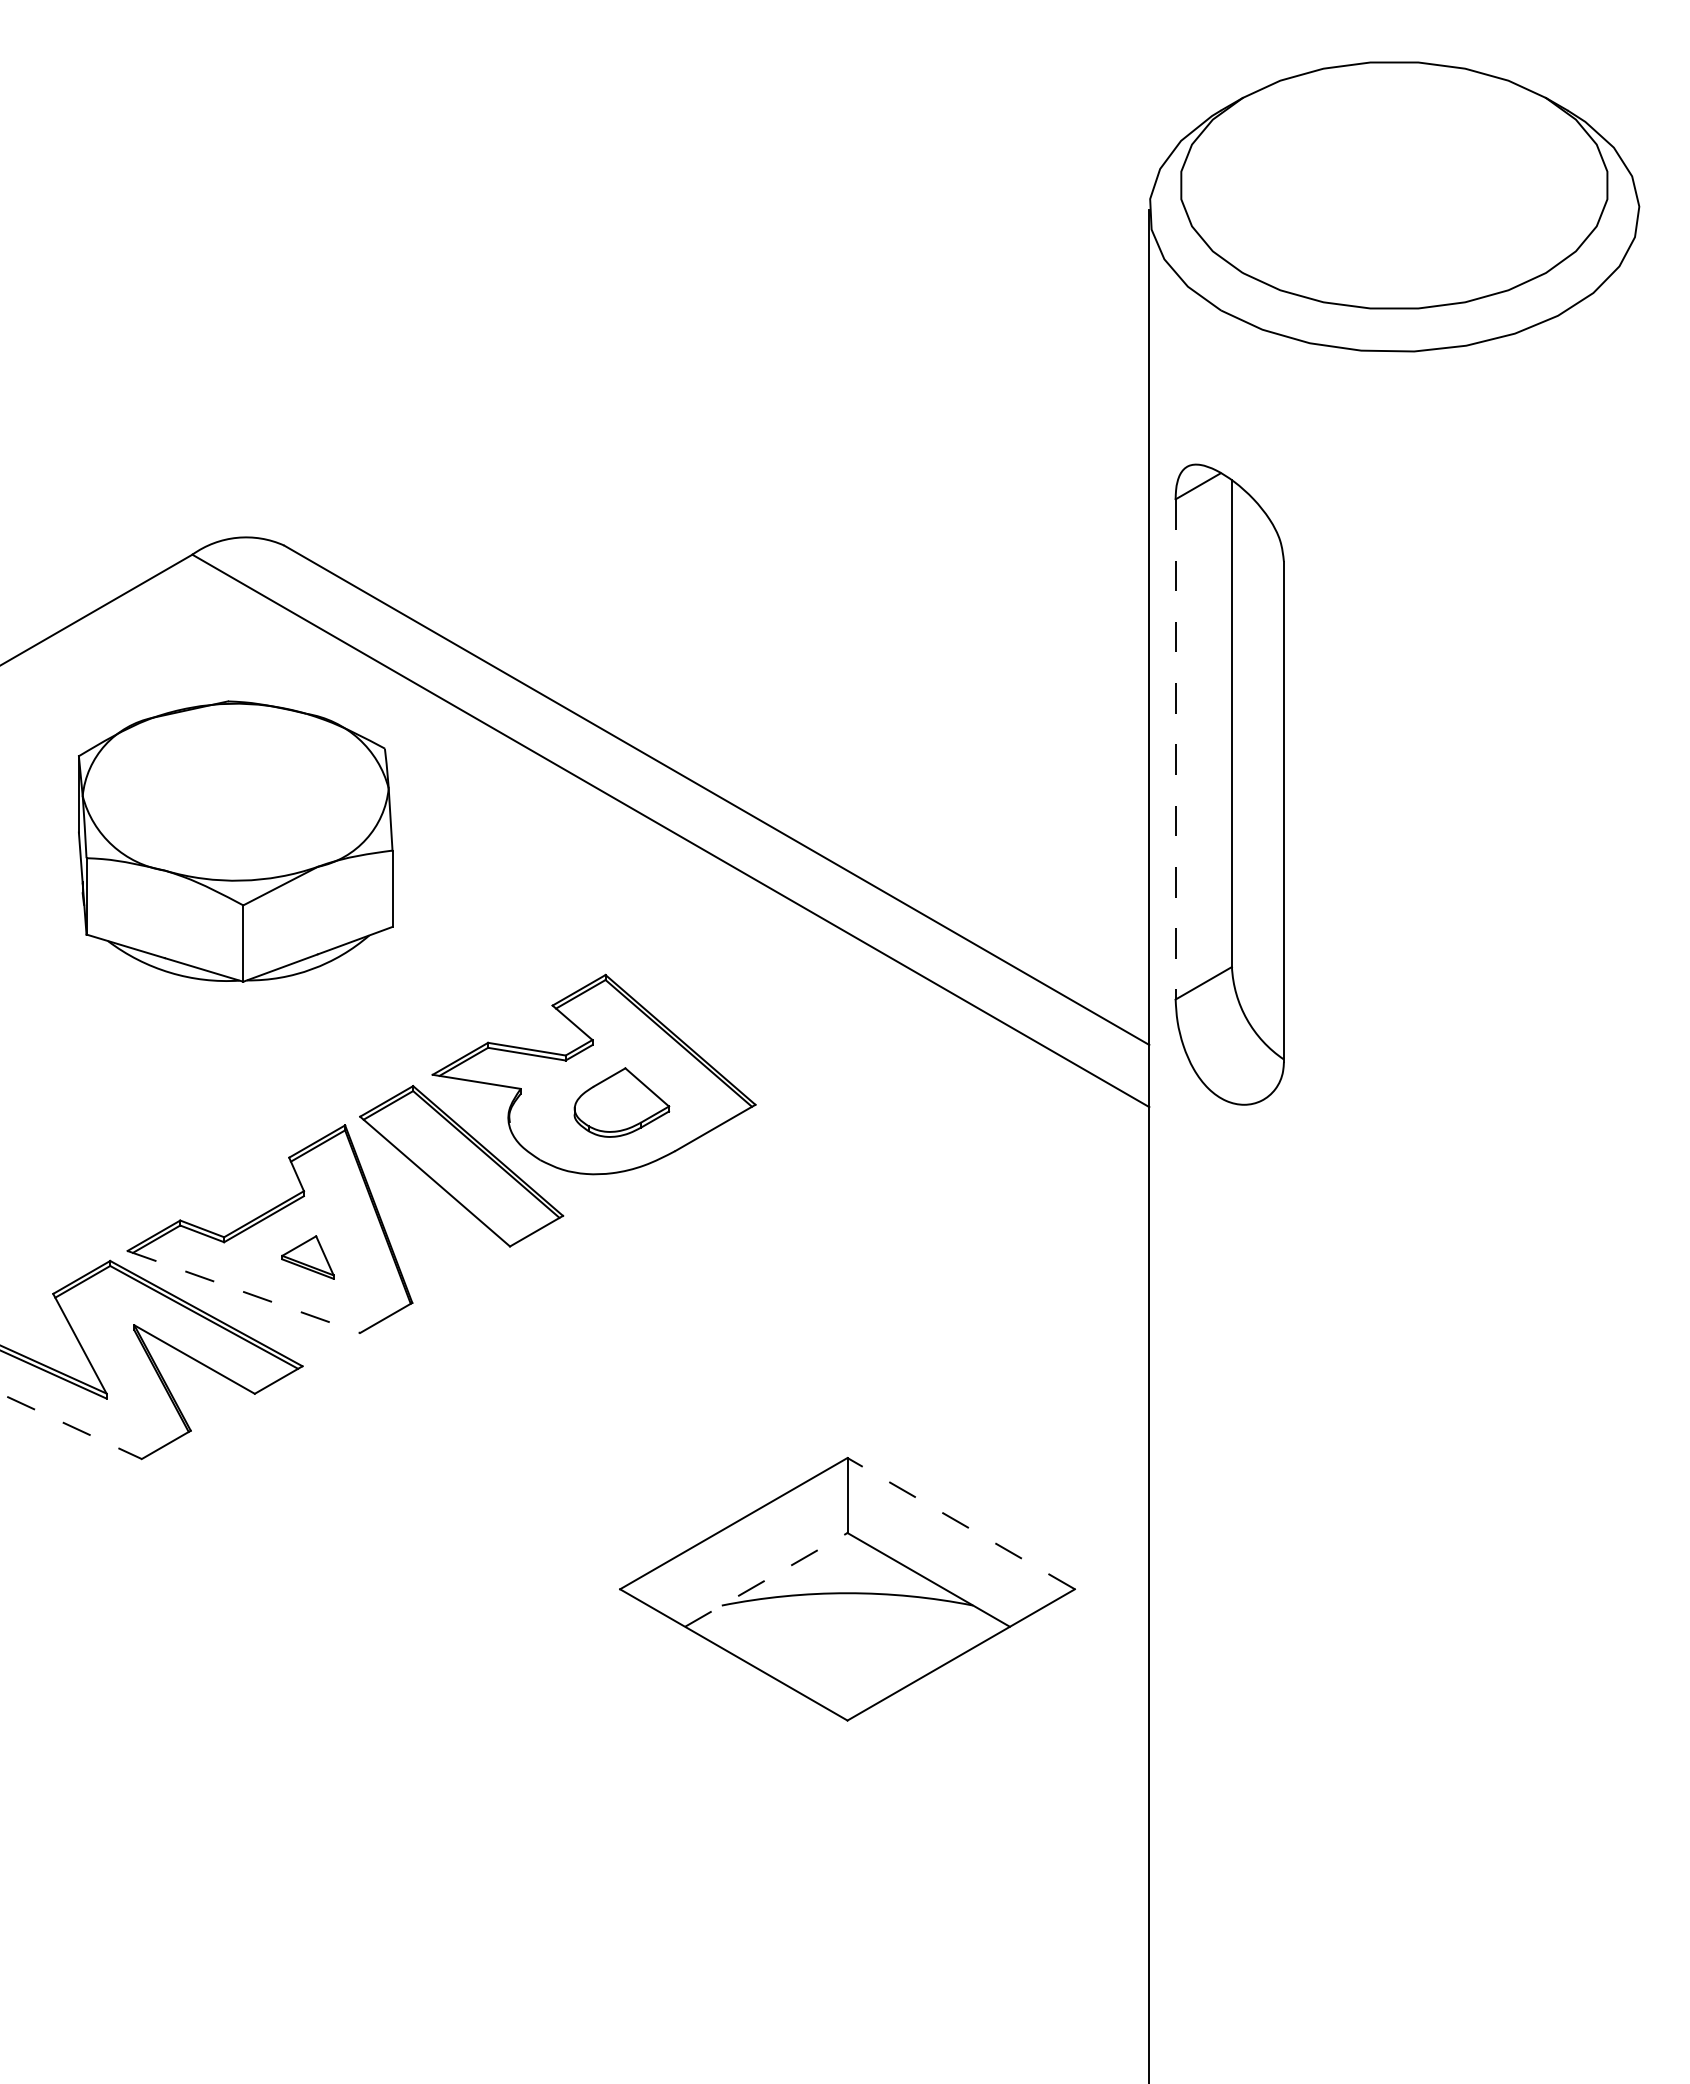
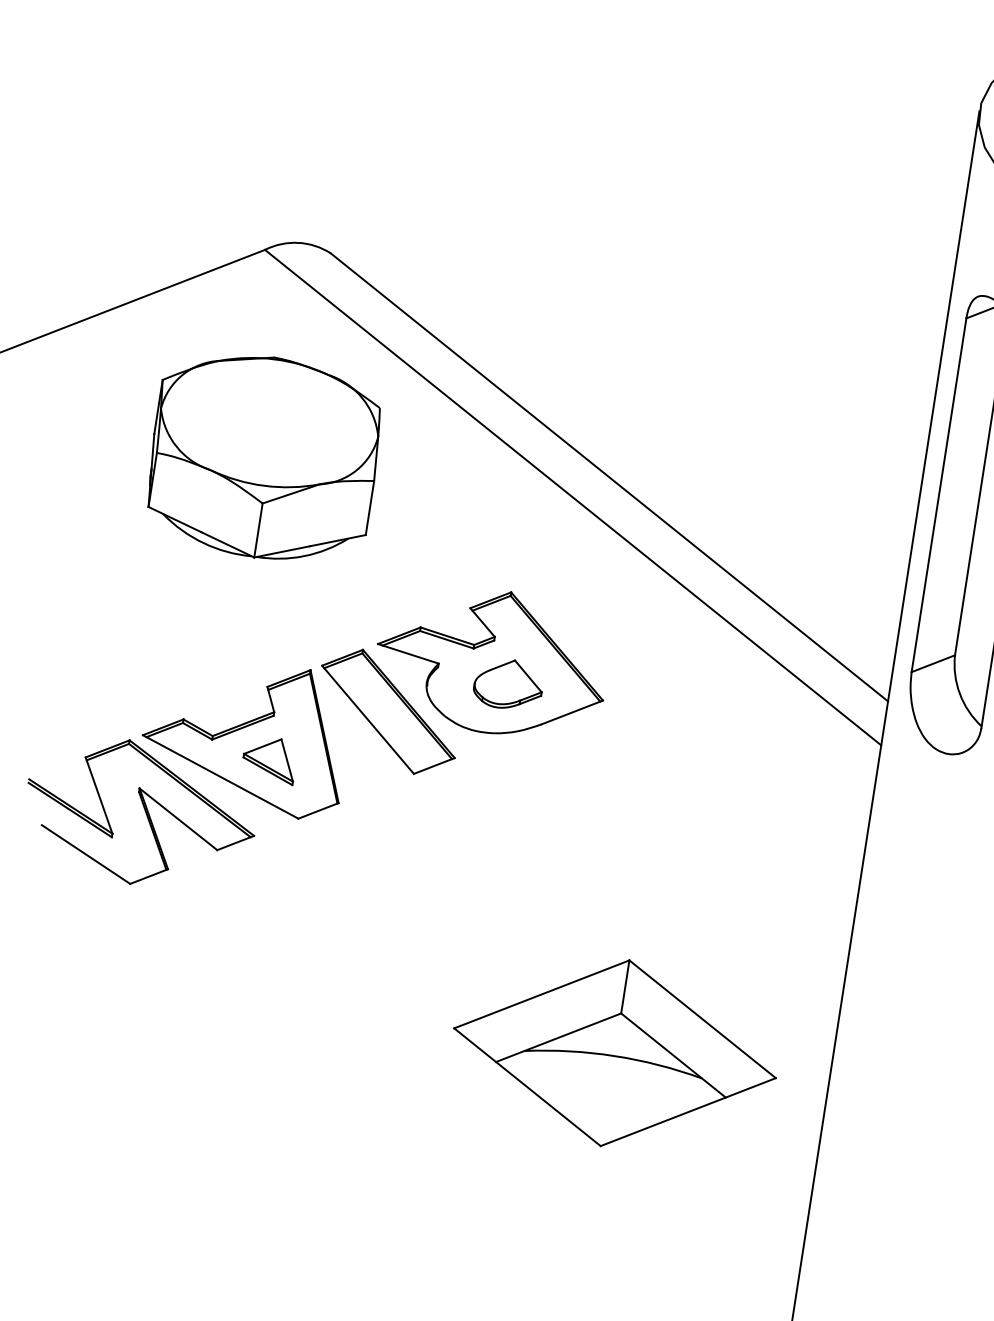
line: (1175, 749) -> (938, 495), dashed -> solid
part: (307, 1257) -> (269, 759), size x1.43
line: (244, 1292) -> (221, 777), dashed -> solid
line: (74, 1428) -> (85, 854), dashed -> solid
line: (960, 1523) -> (702, 1019), dashed -> solid
line: (766, 1579) -> (558, 1037), dashed -> solid

